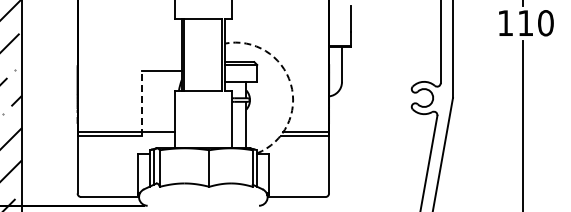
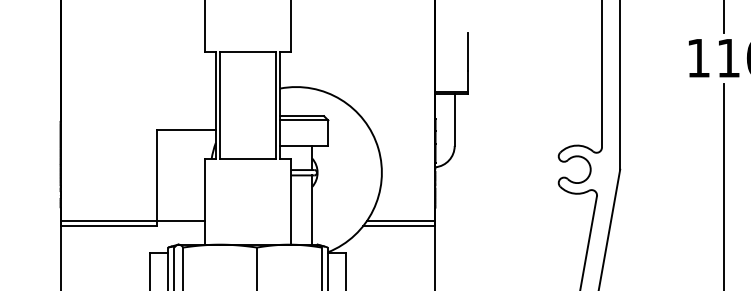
arc: (290, 83) -> (377, 148), dashed -> solid
line: (142, 103) -> (157, 177), dashed -> solid

